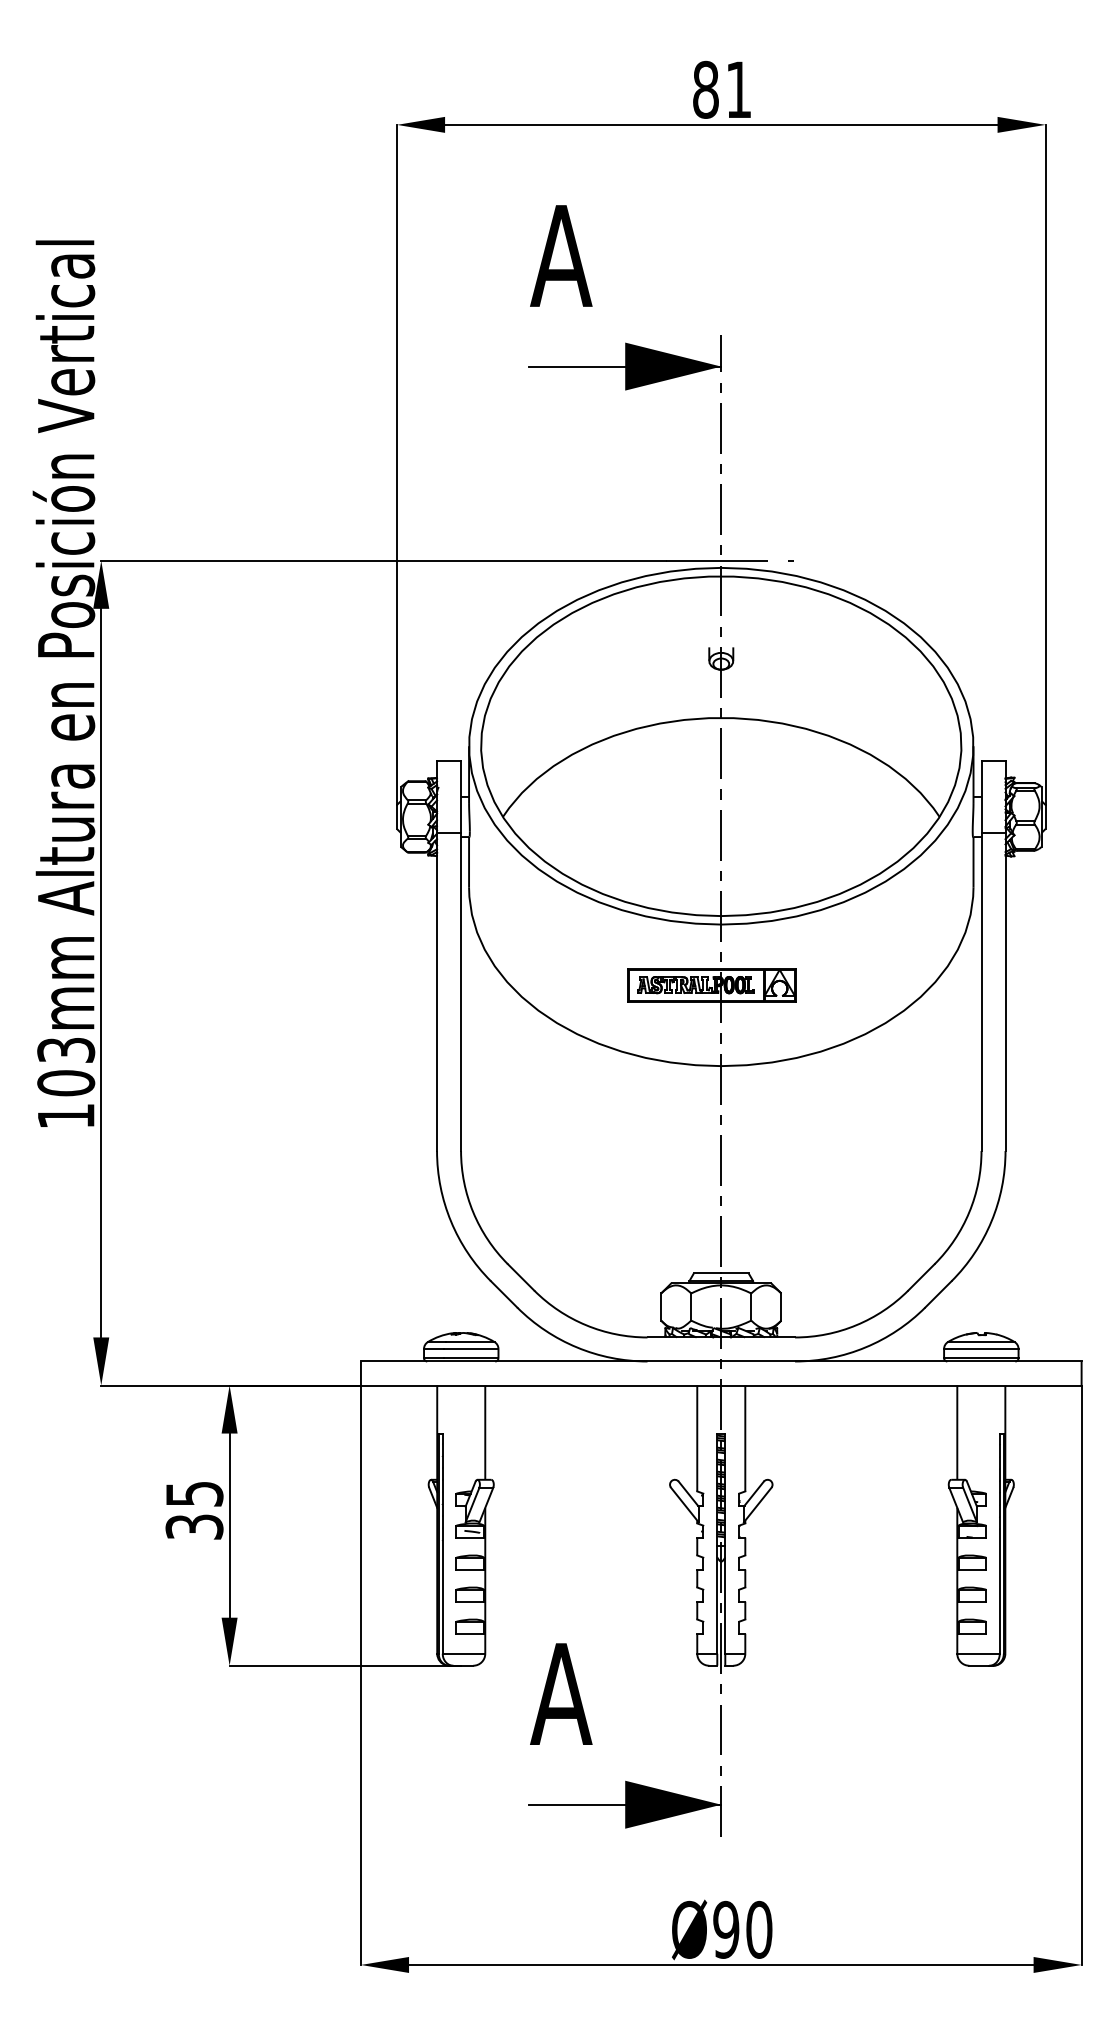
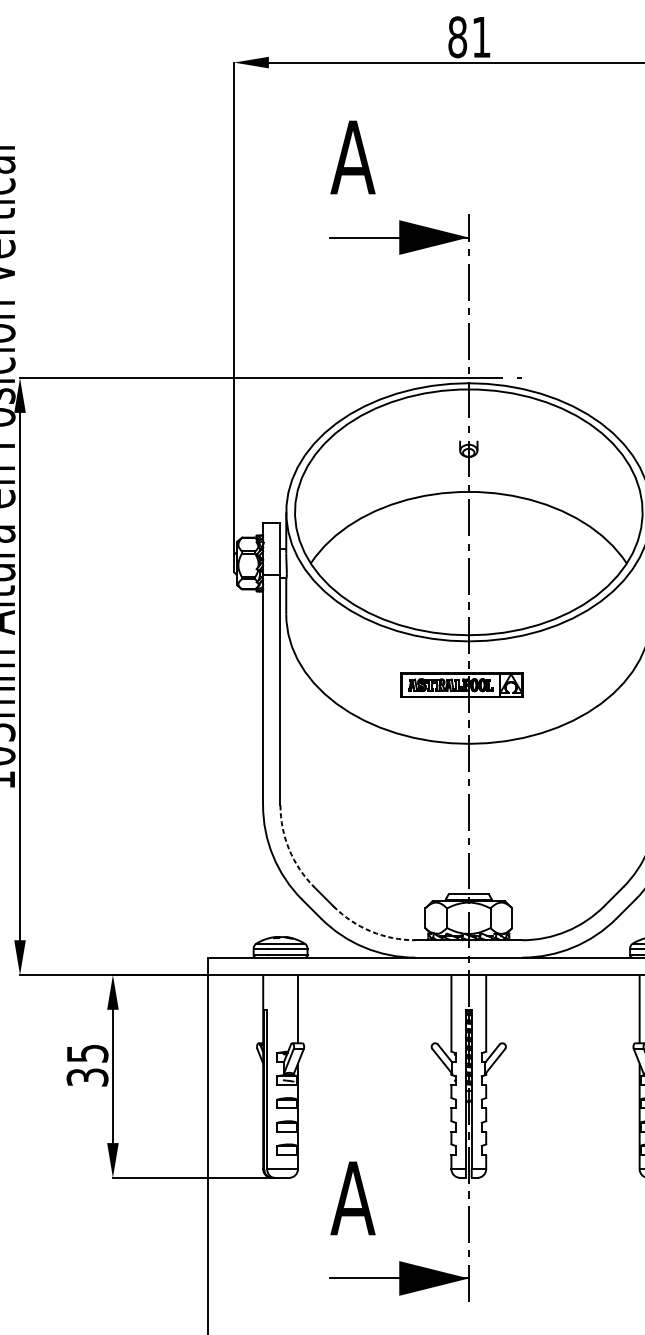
arc: (473, 1212) -> (289, 849), solid -> dashed
arc: (586, 1325) -> (371, 931), solid -> dashed

